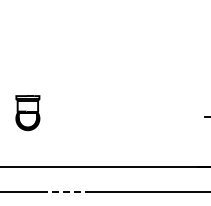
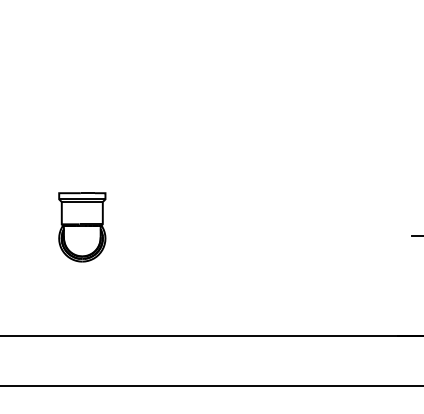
part: (27, 113) -> (81, 228), moved
line: (65, 192) -> (131, 386), dashed -> solid

